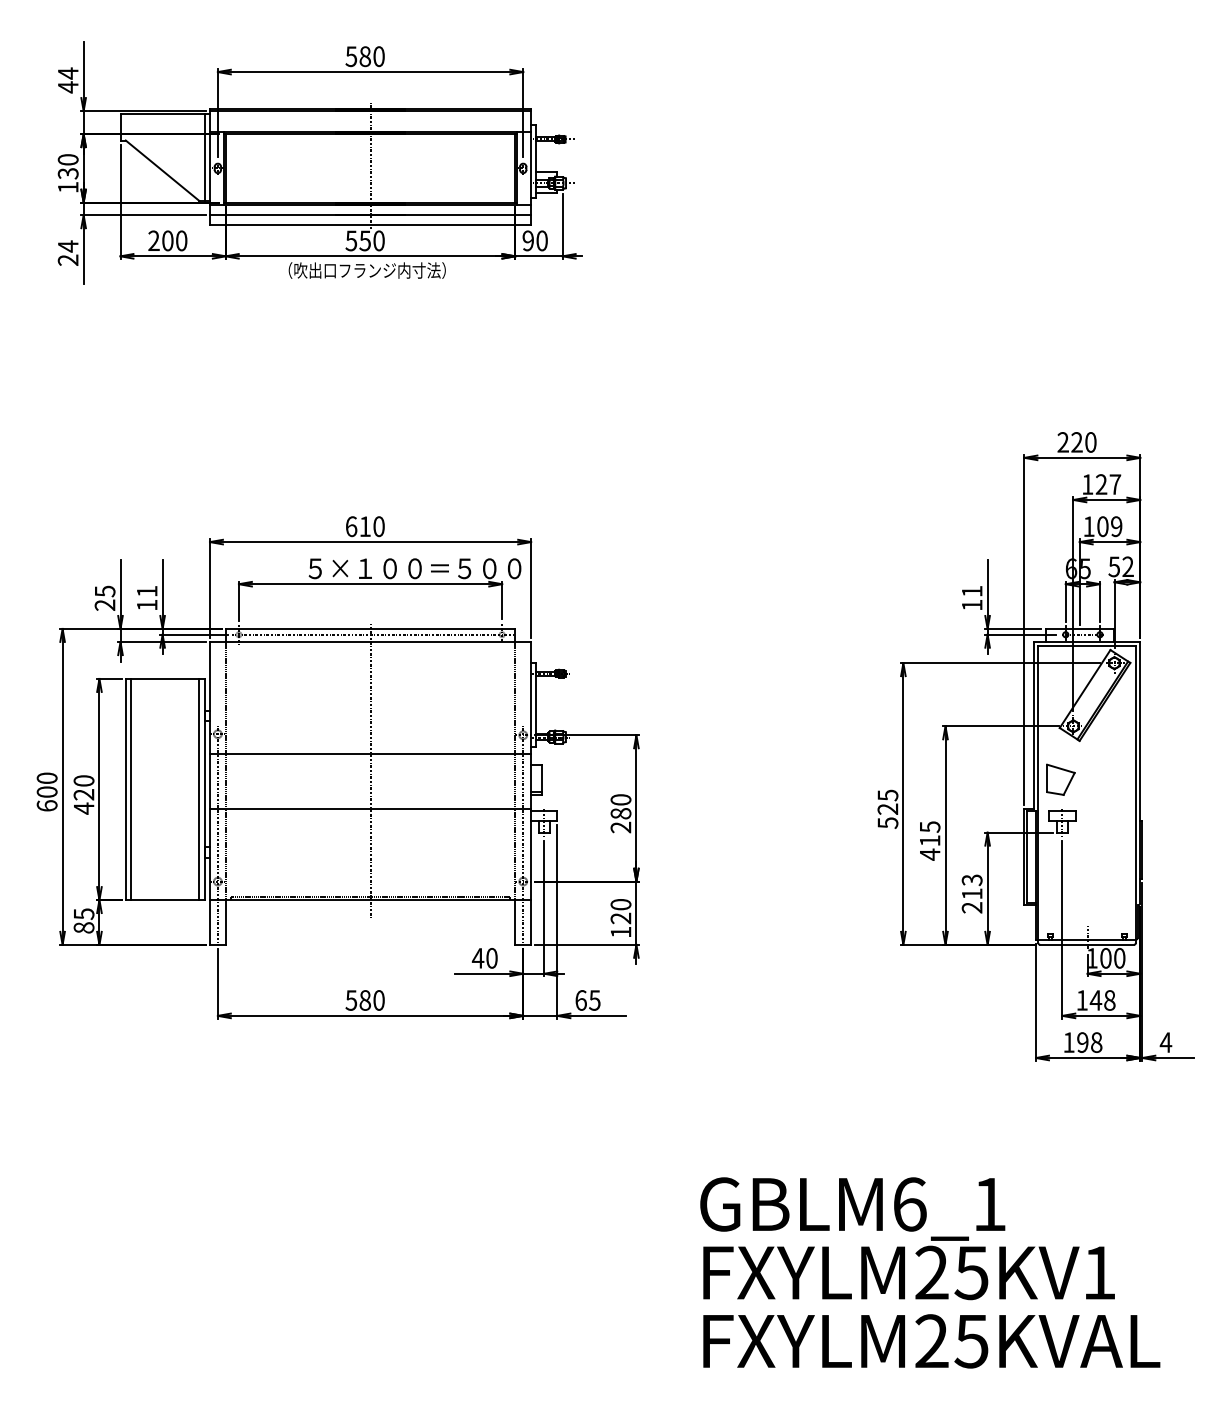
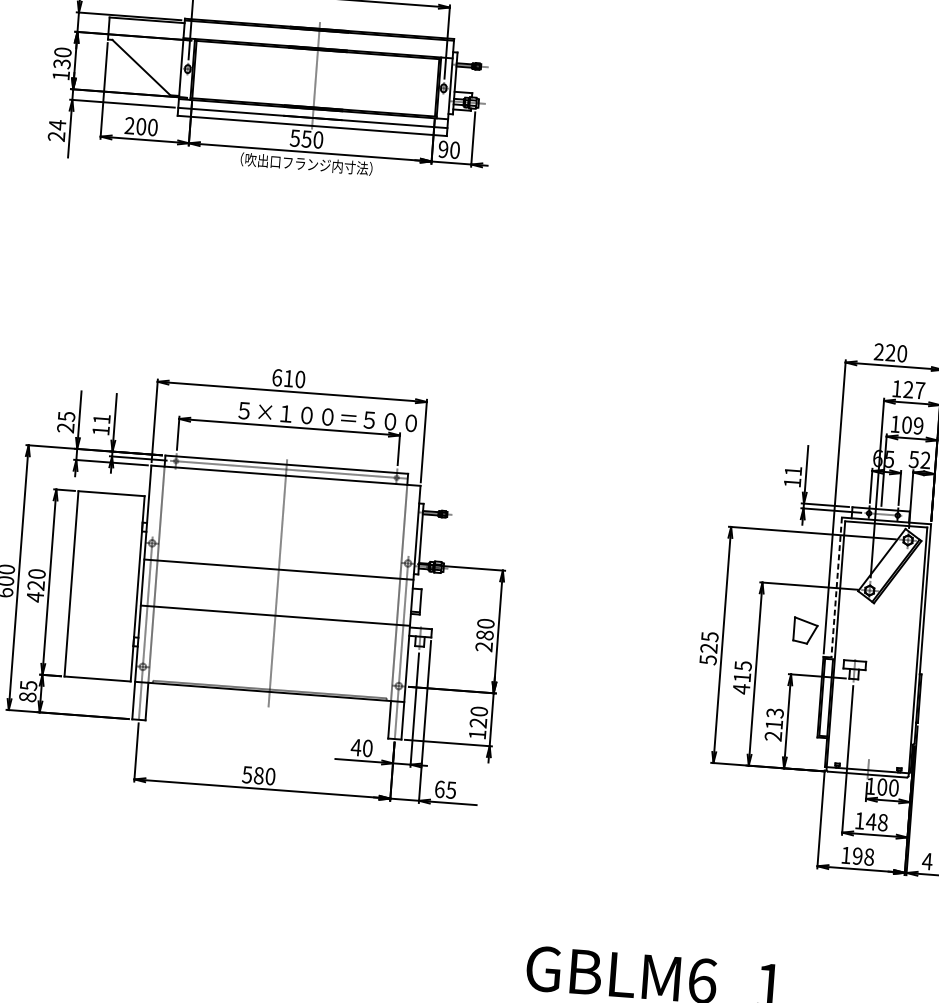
line: (204, 157) -> (177, 59), removed
line: (1033, 726) -> (836, 588), solid -> dashed
part: (1060, 779) -> (805, 630), moved
line: (131, 789) -> (76, 584), removed
line: (199, 789) -> (133, 588), removed

